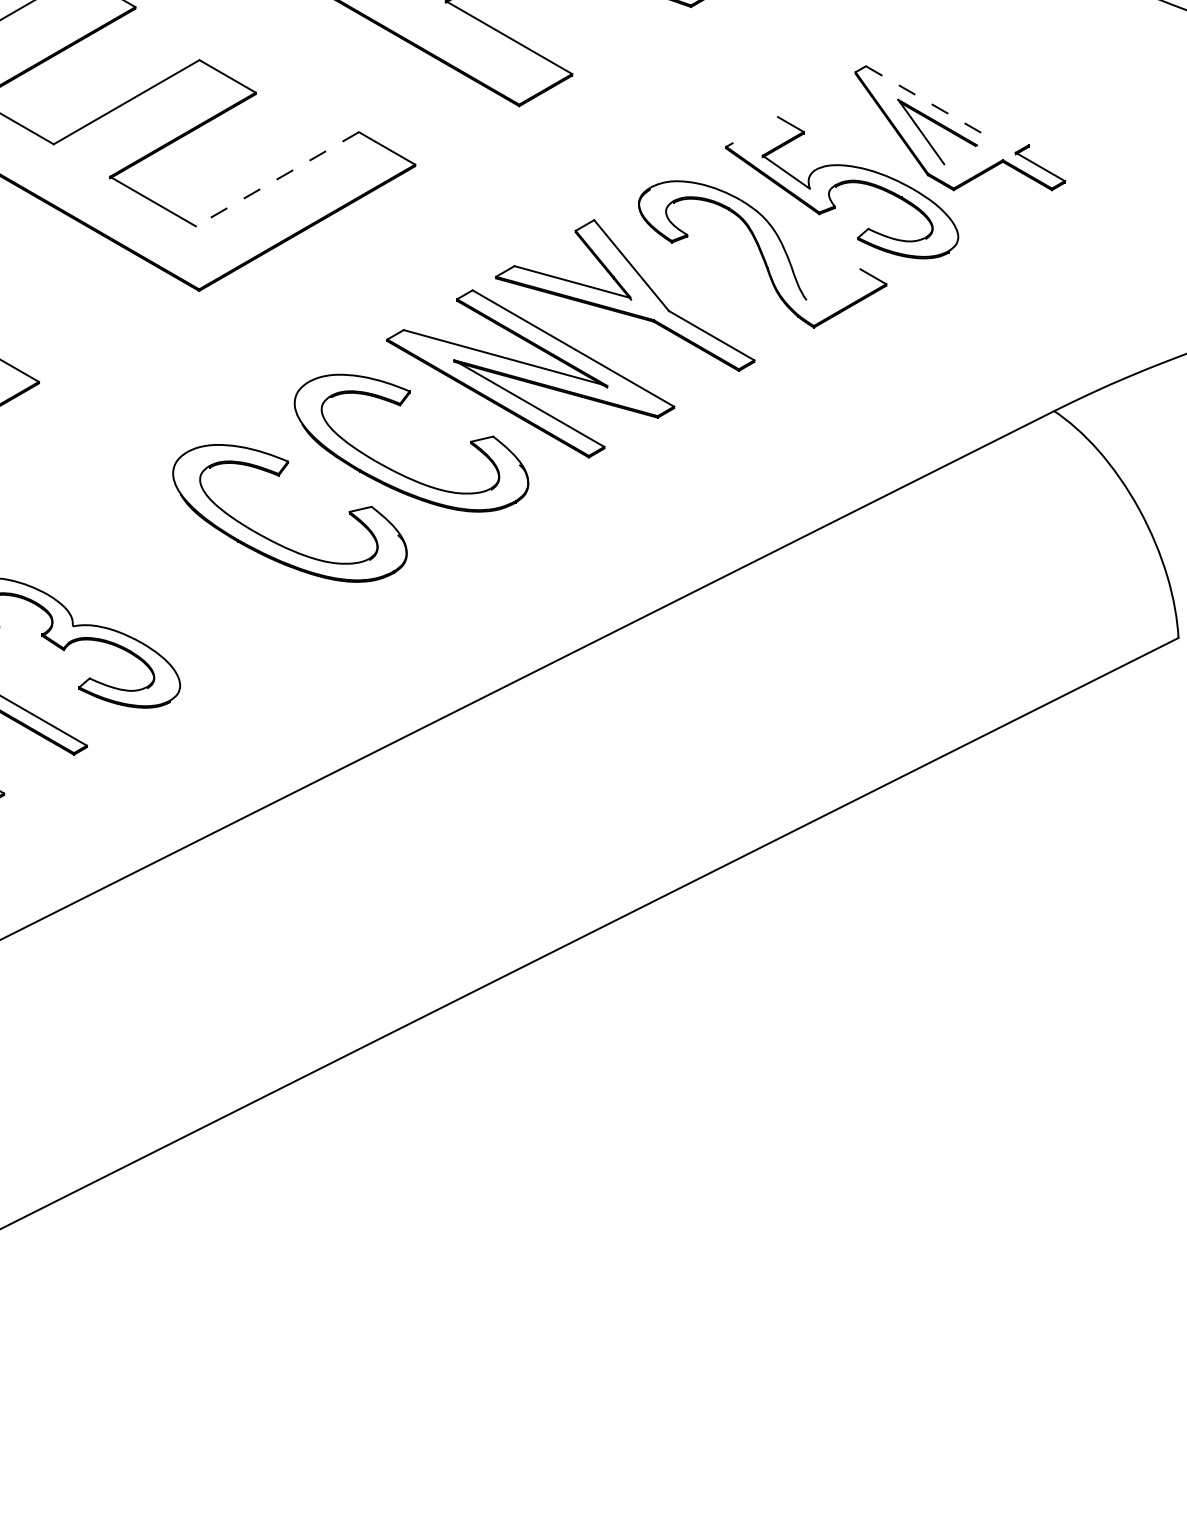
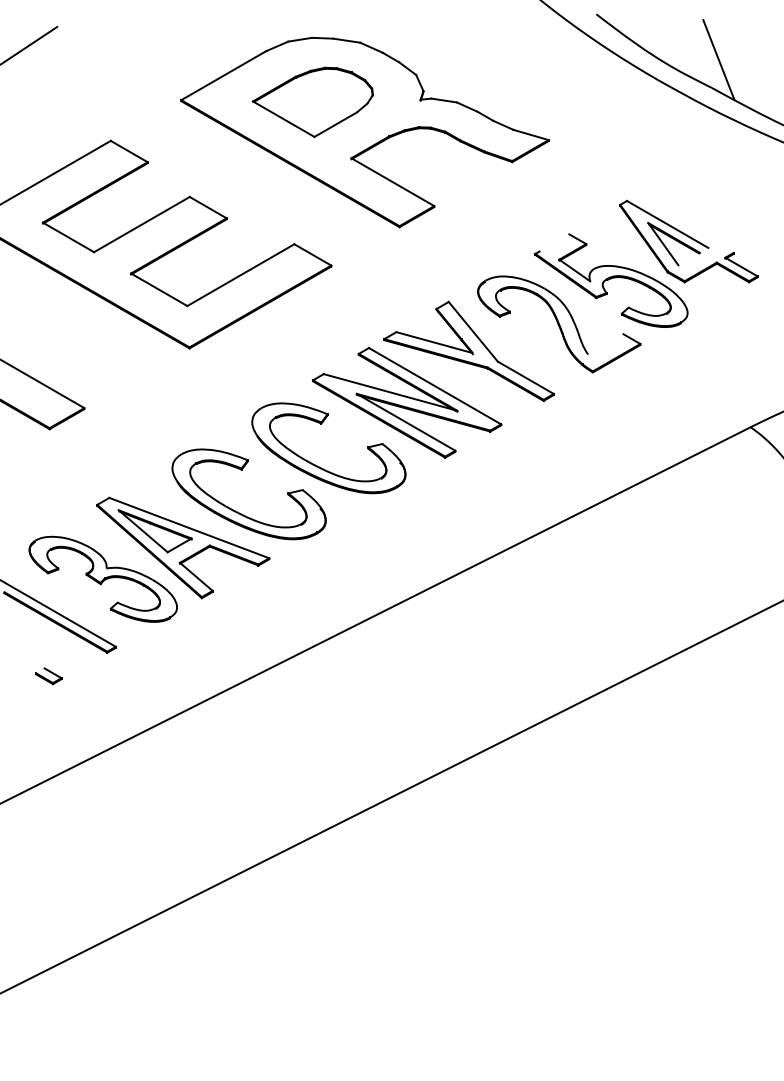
line: (927, 102) -> (667, 224), dashed -> solid
line: (276, 179) -> (240, 275), dashed -> solid
part: (189, 594) -> (183, 547), added

